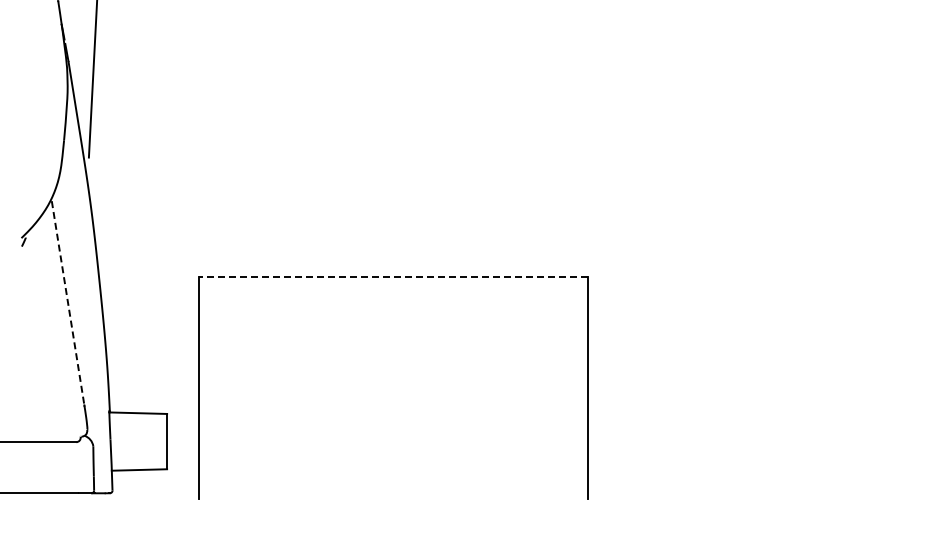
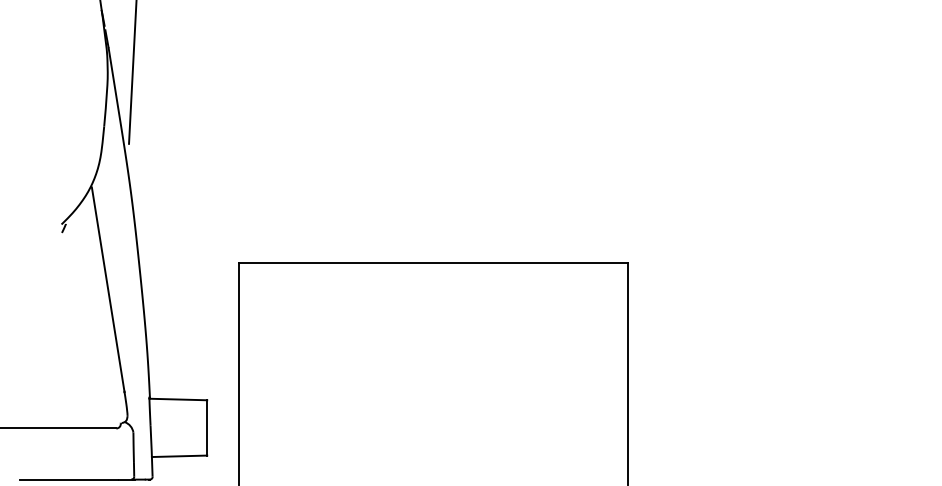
line: (393, 276) -> (433, 262), dashed -> solid
line: (68, 303) -> (108, 289), dashed -> solid

